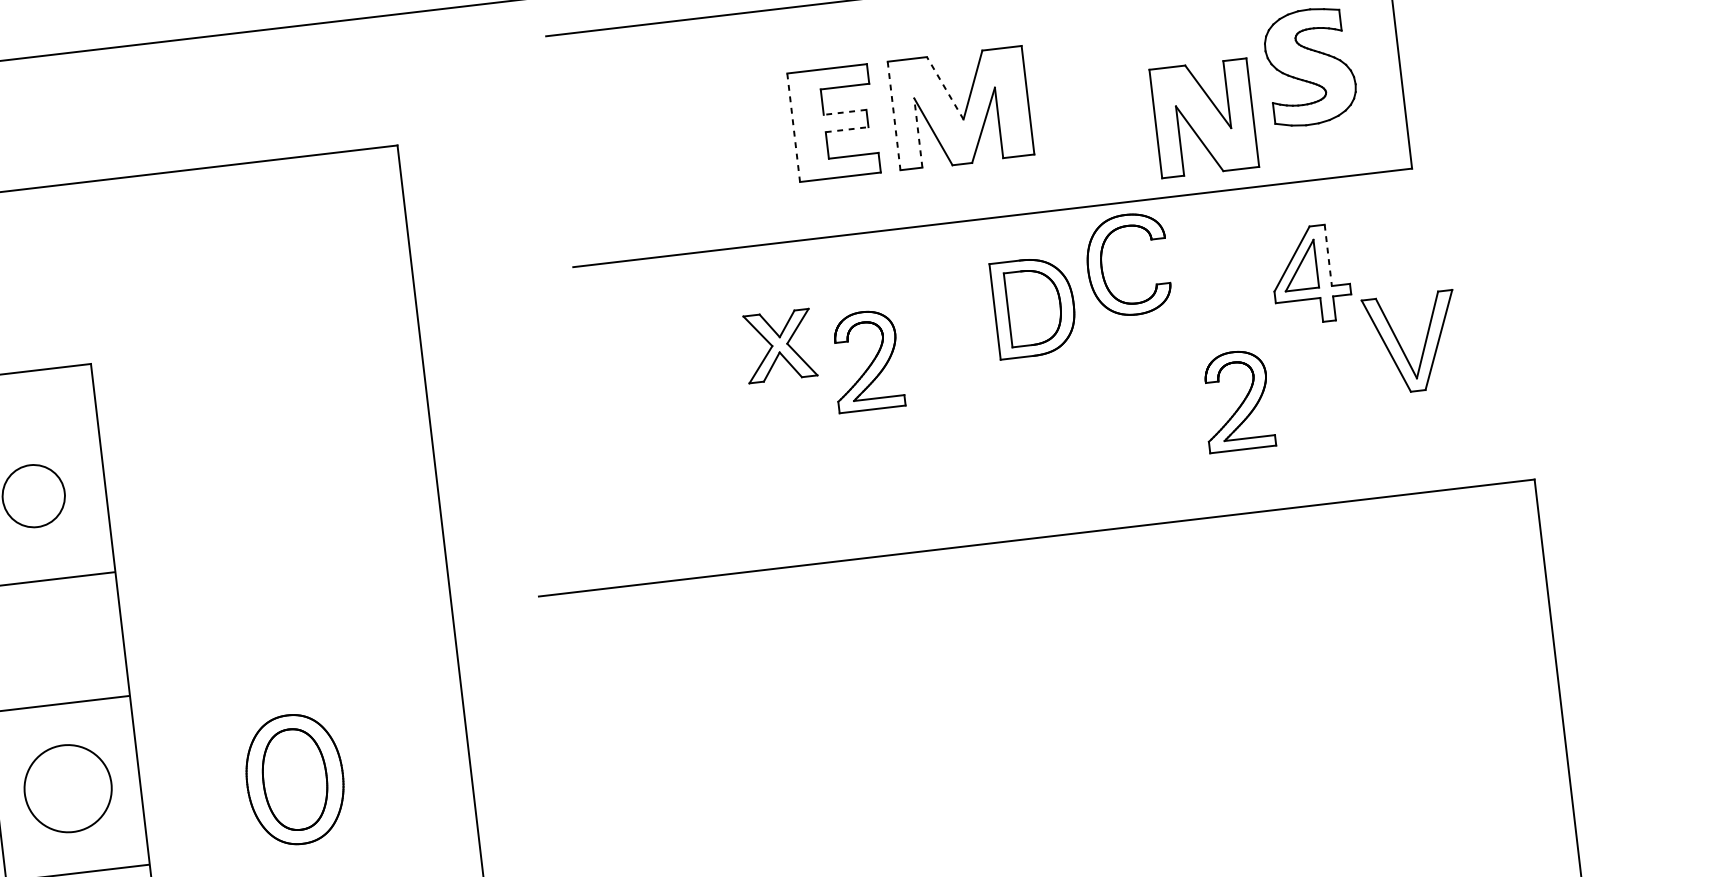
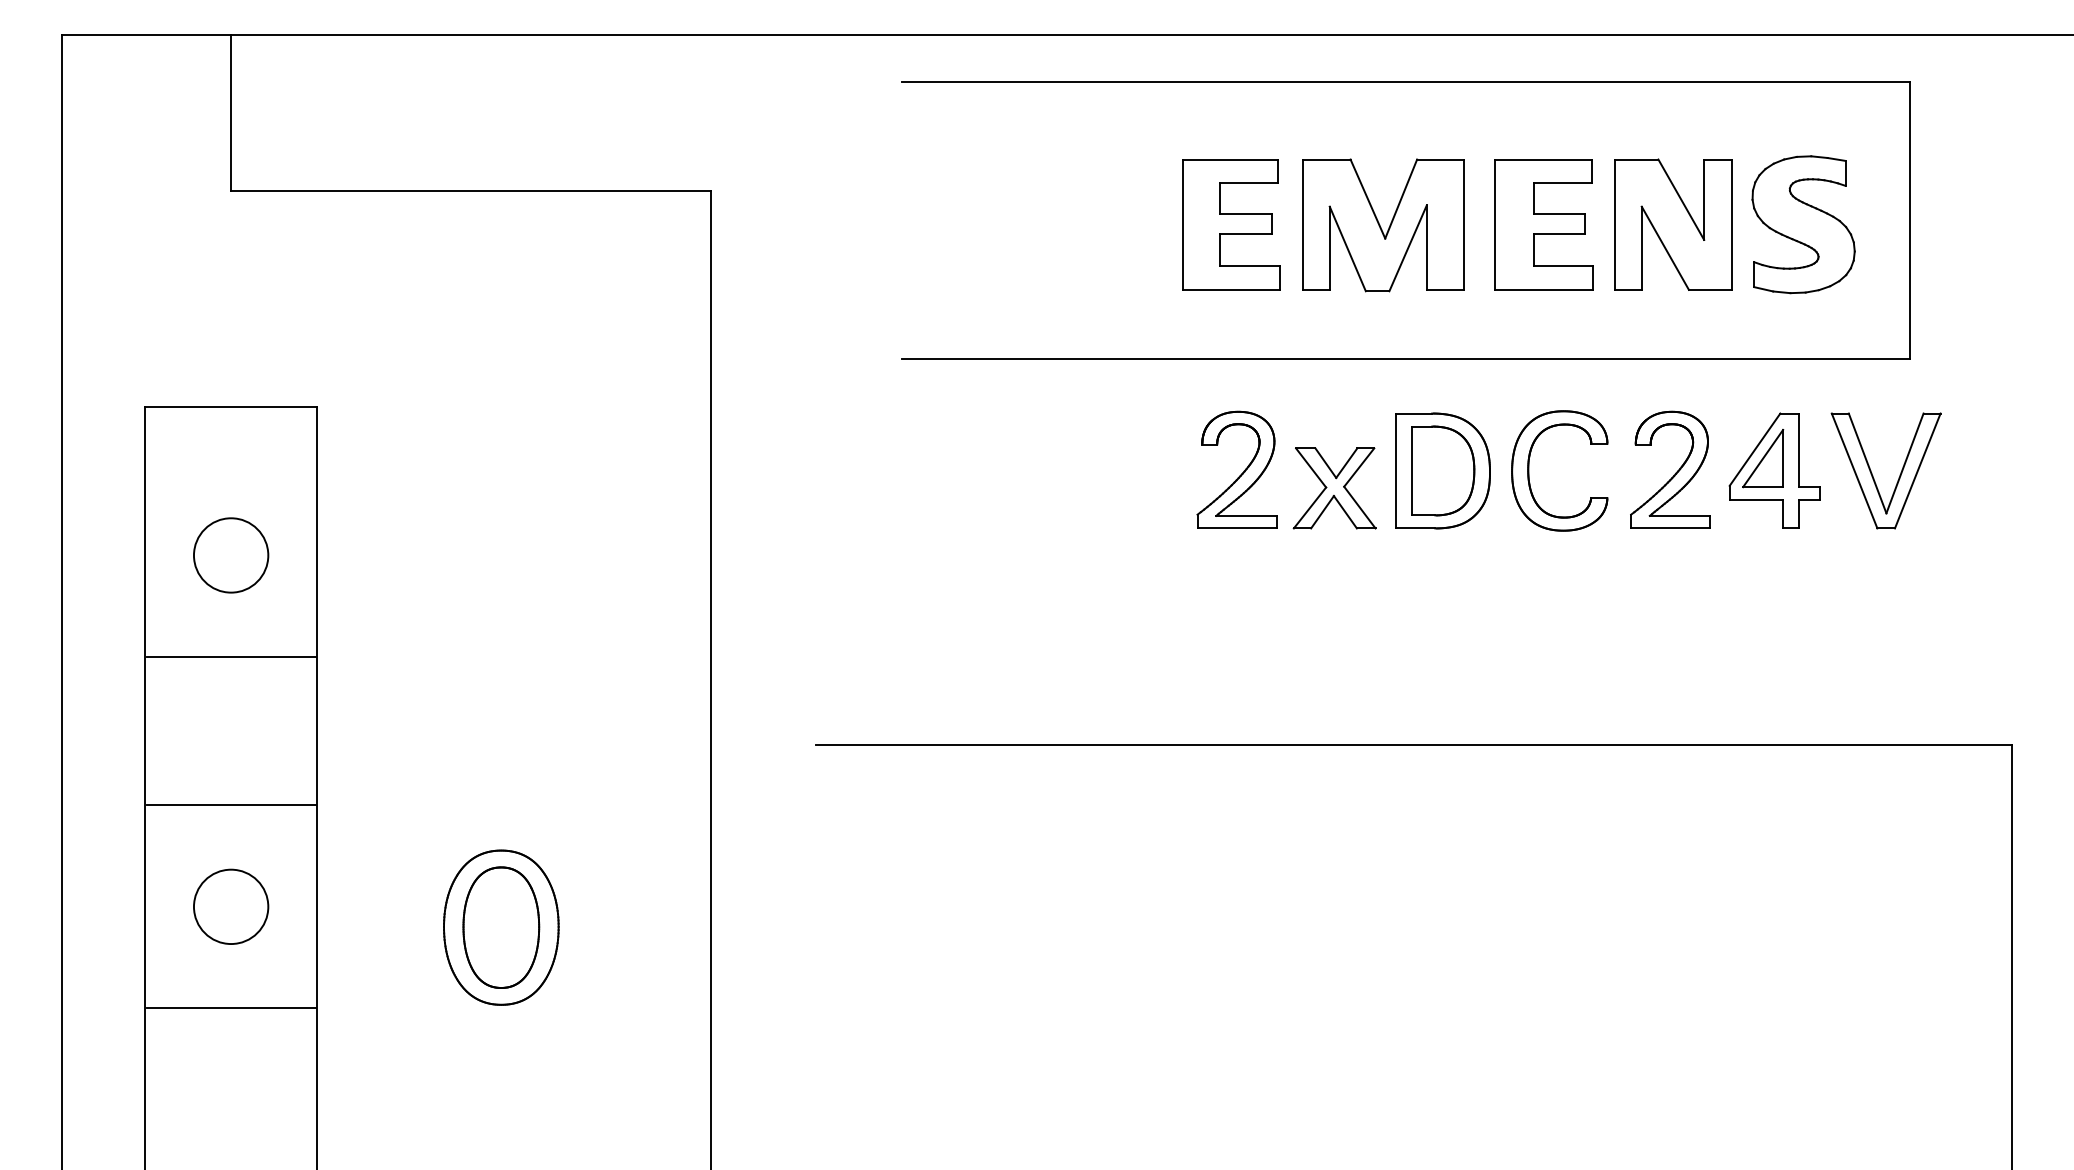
line: (944, 87) -> (1367, 198), dashed -> solid
part: (1093, 92) -> (1543, 224), added
line: (844, 112) -> (1245, 213), dashed -> solid
line: (894, 116) -> (1303, 225), dashed -> solid
part: (1204, 118) -> (1673, 224), moved
line: (793, 128) -> (1182, 225), dashed -> solid
line: (846, 129) -> (1245, 234), dashed -> solid
line: (918, 133) -> (1329, 248), dashed -> solid
line: (1328, 255) -> (1798, 450), dashed -> solid
part: (1102, 267) -> (1529, 470), moved
part: (779, 346) -> (1334, 488), moved
part: (1402, 348) -> (1873, 475), moved
part: (870, 363) -> (1241, 473), moved
part: (1237, 400) -> (1670, 469), moved
circle: (67, 788) -> (230, 906), size x0.71

